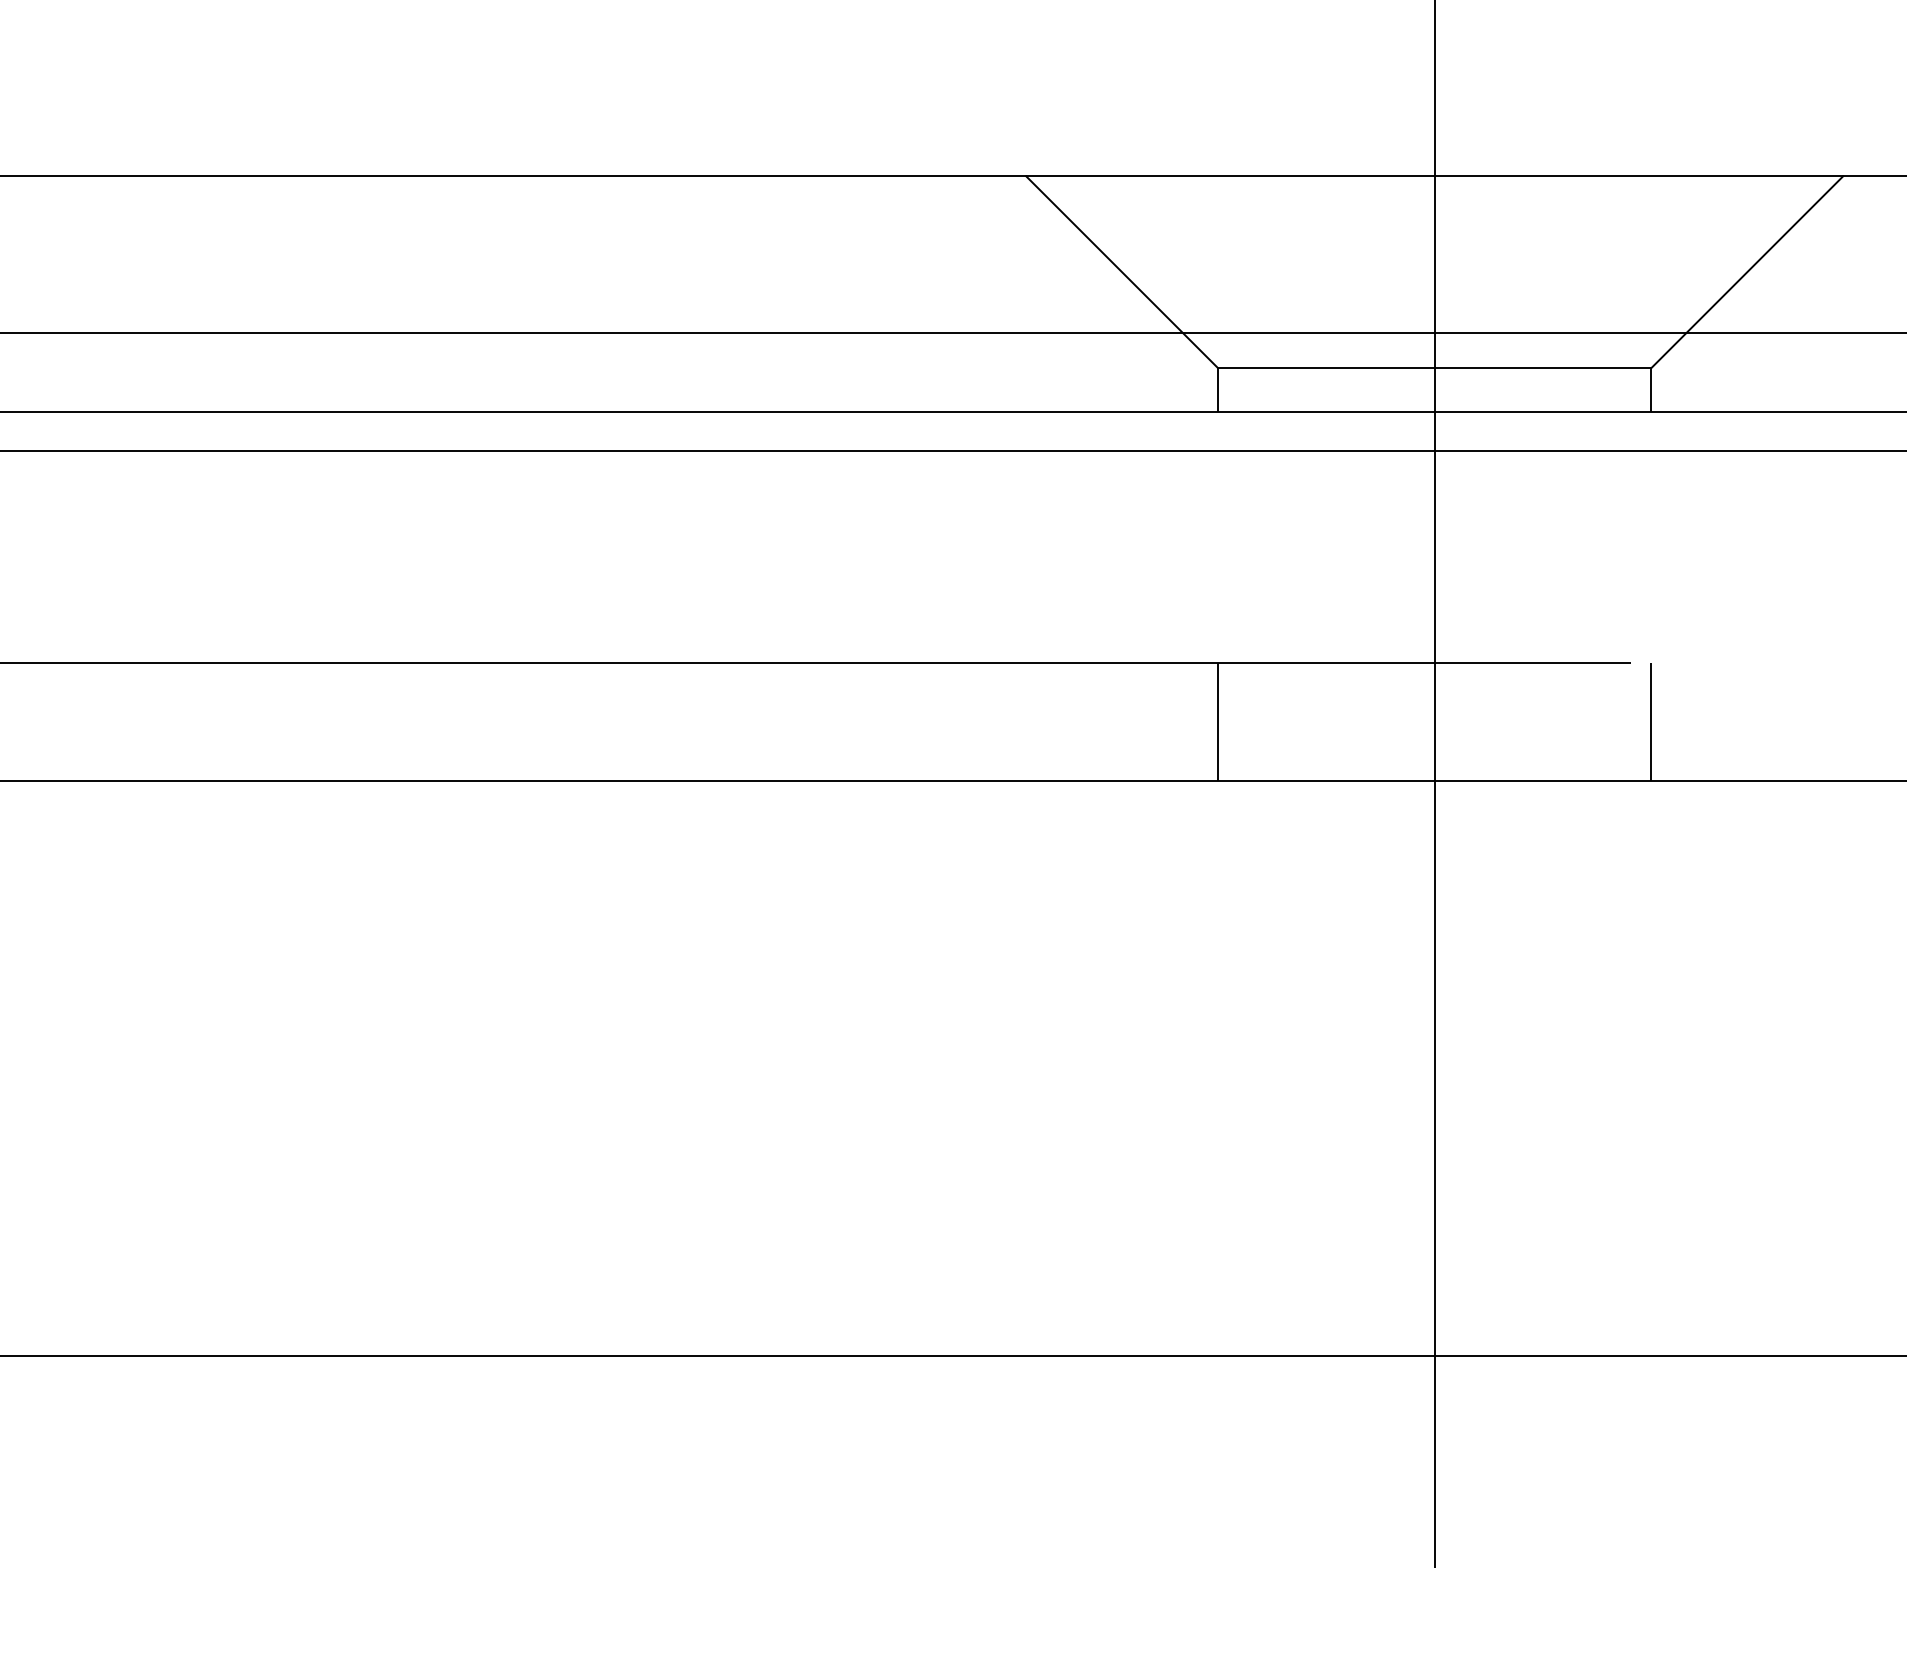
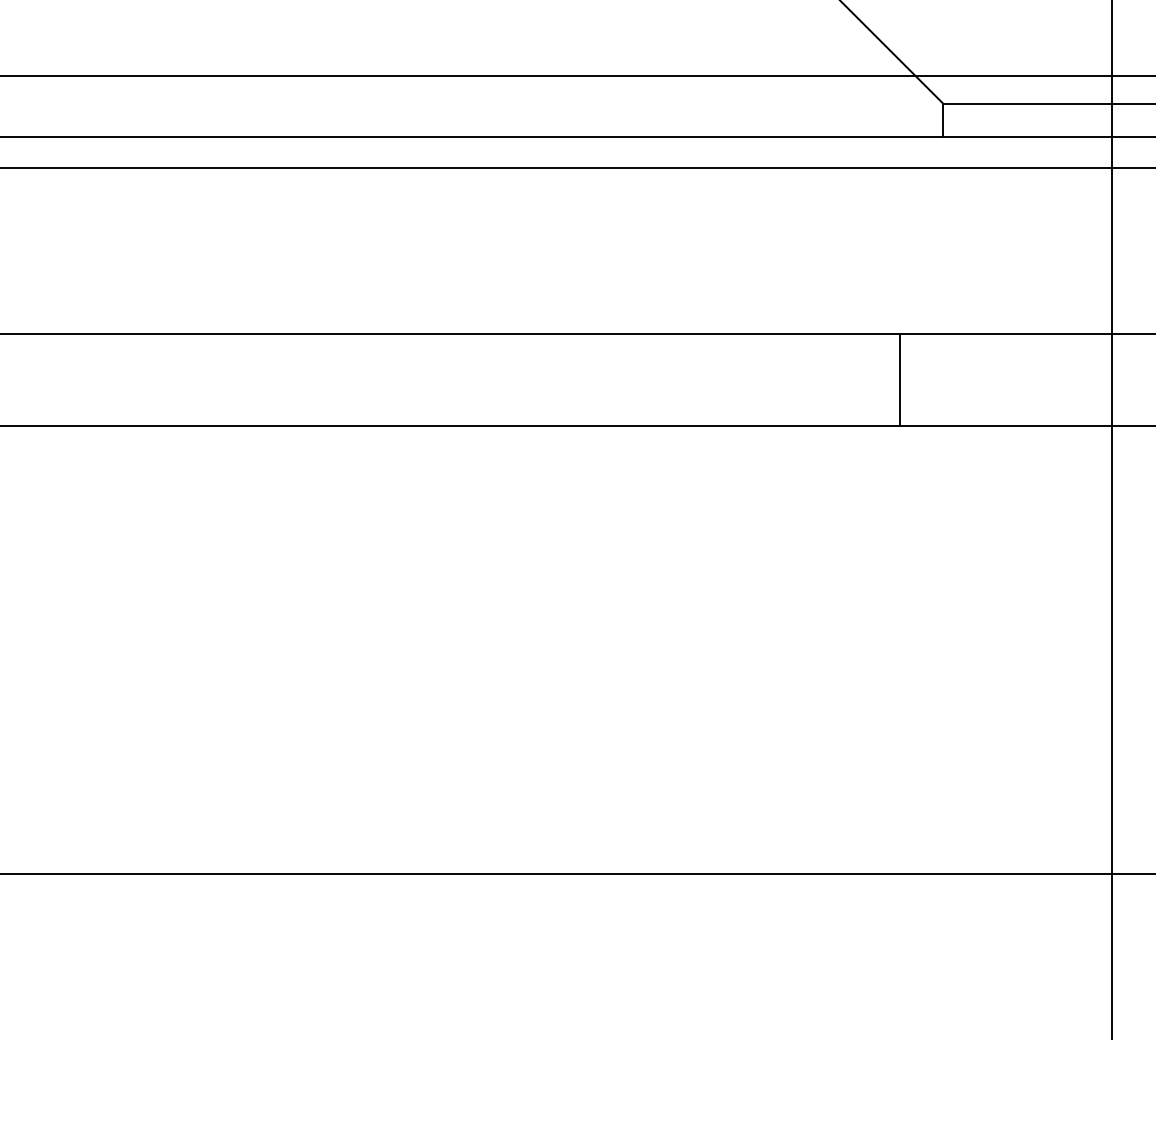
line: (1218, 722) -> (899, 379), moved

